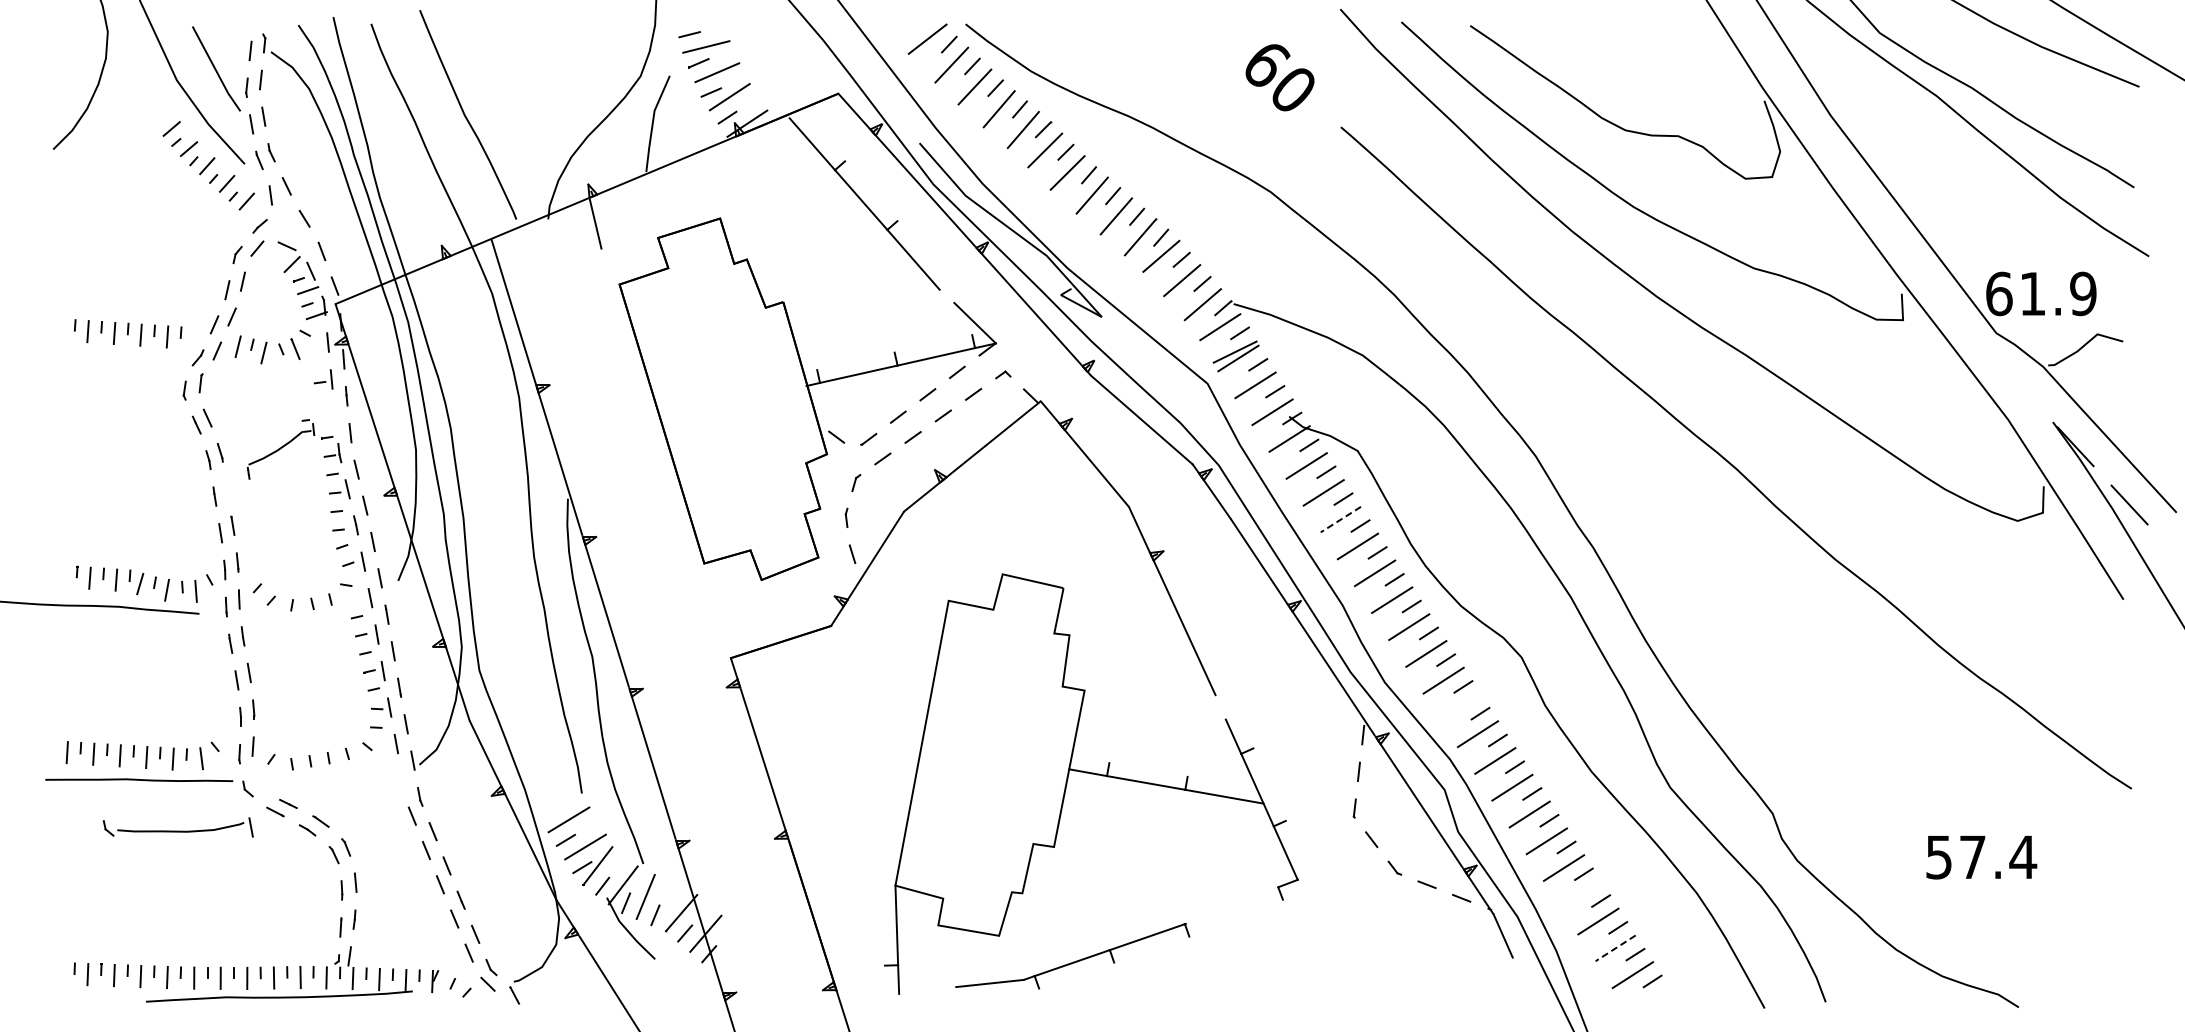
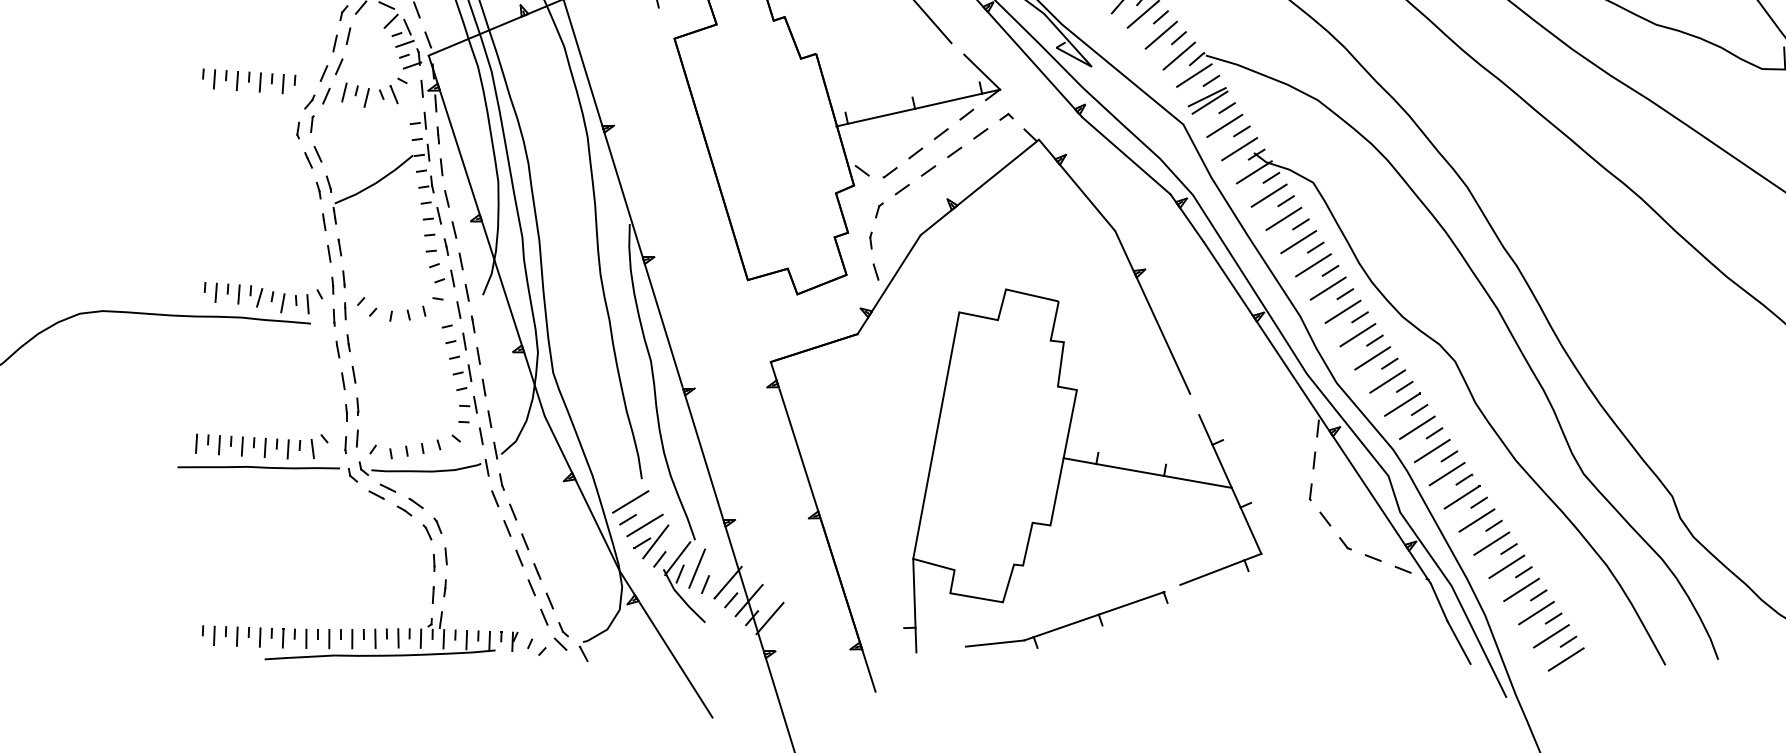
part: (280, 449) -> (381, 181), size x1.67
line: (1340, 519) -> (1298, 242), dashed -> solid
line: (1460, 707) -> (1402, 404), added
part: (177, 827) -> (423, 467), moved
line: (1581, 894) -> (1506, 566), added
line: (1241, 901) -> (1212, 572), added
line: (1615, 948) -> (1536, 613), dashed -> solid
line: (729, 954) -> (769, 618), added
line: (1525, 982) -> (1458, 642), added
line: (1650, 1001) -> (1566, 659), added

